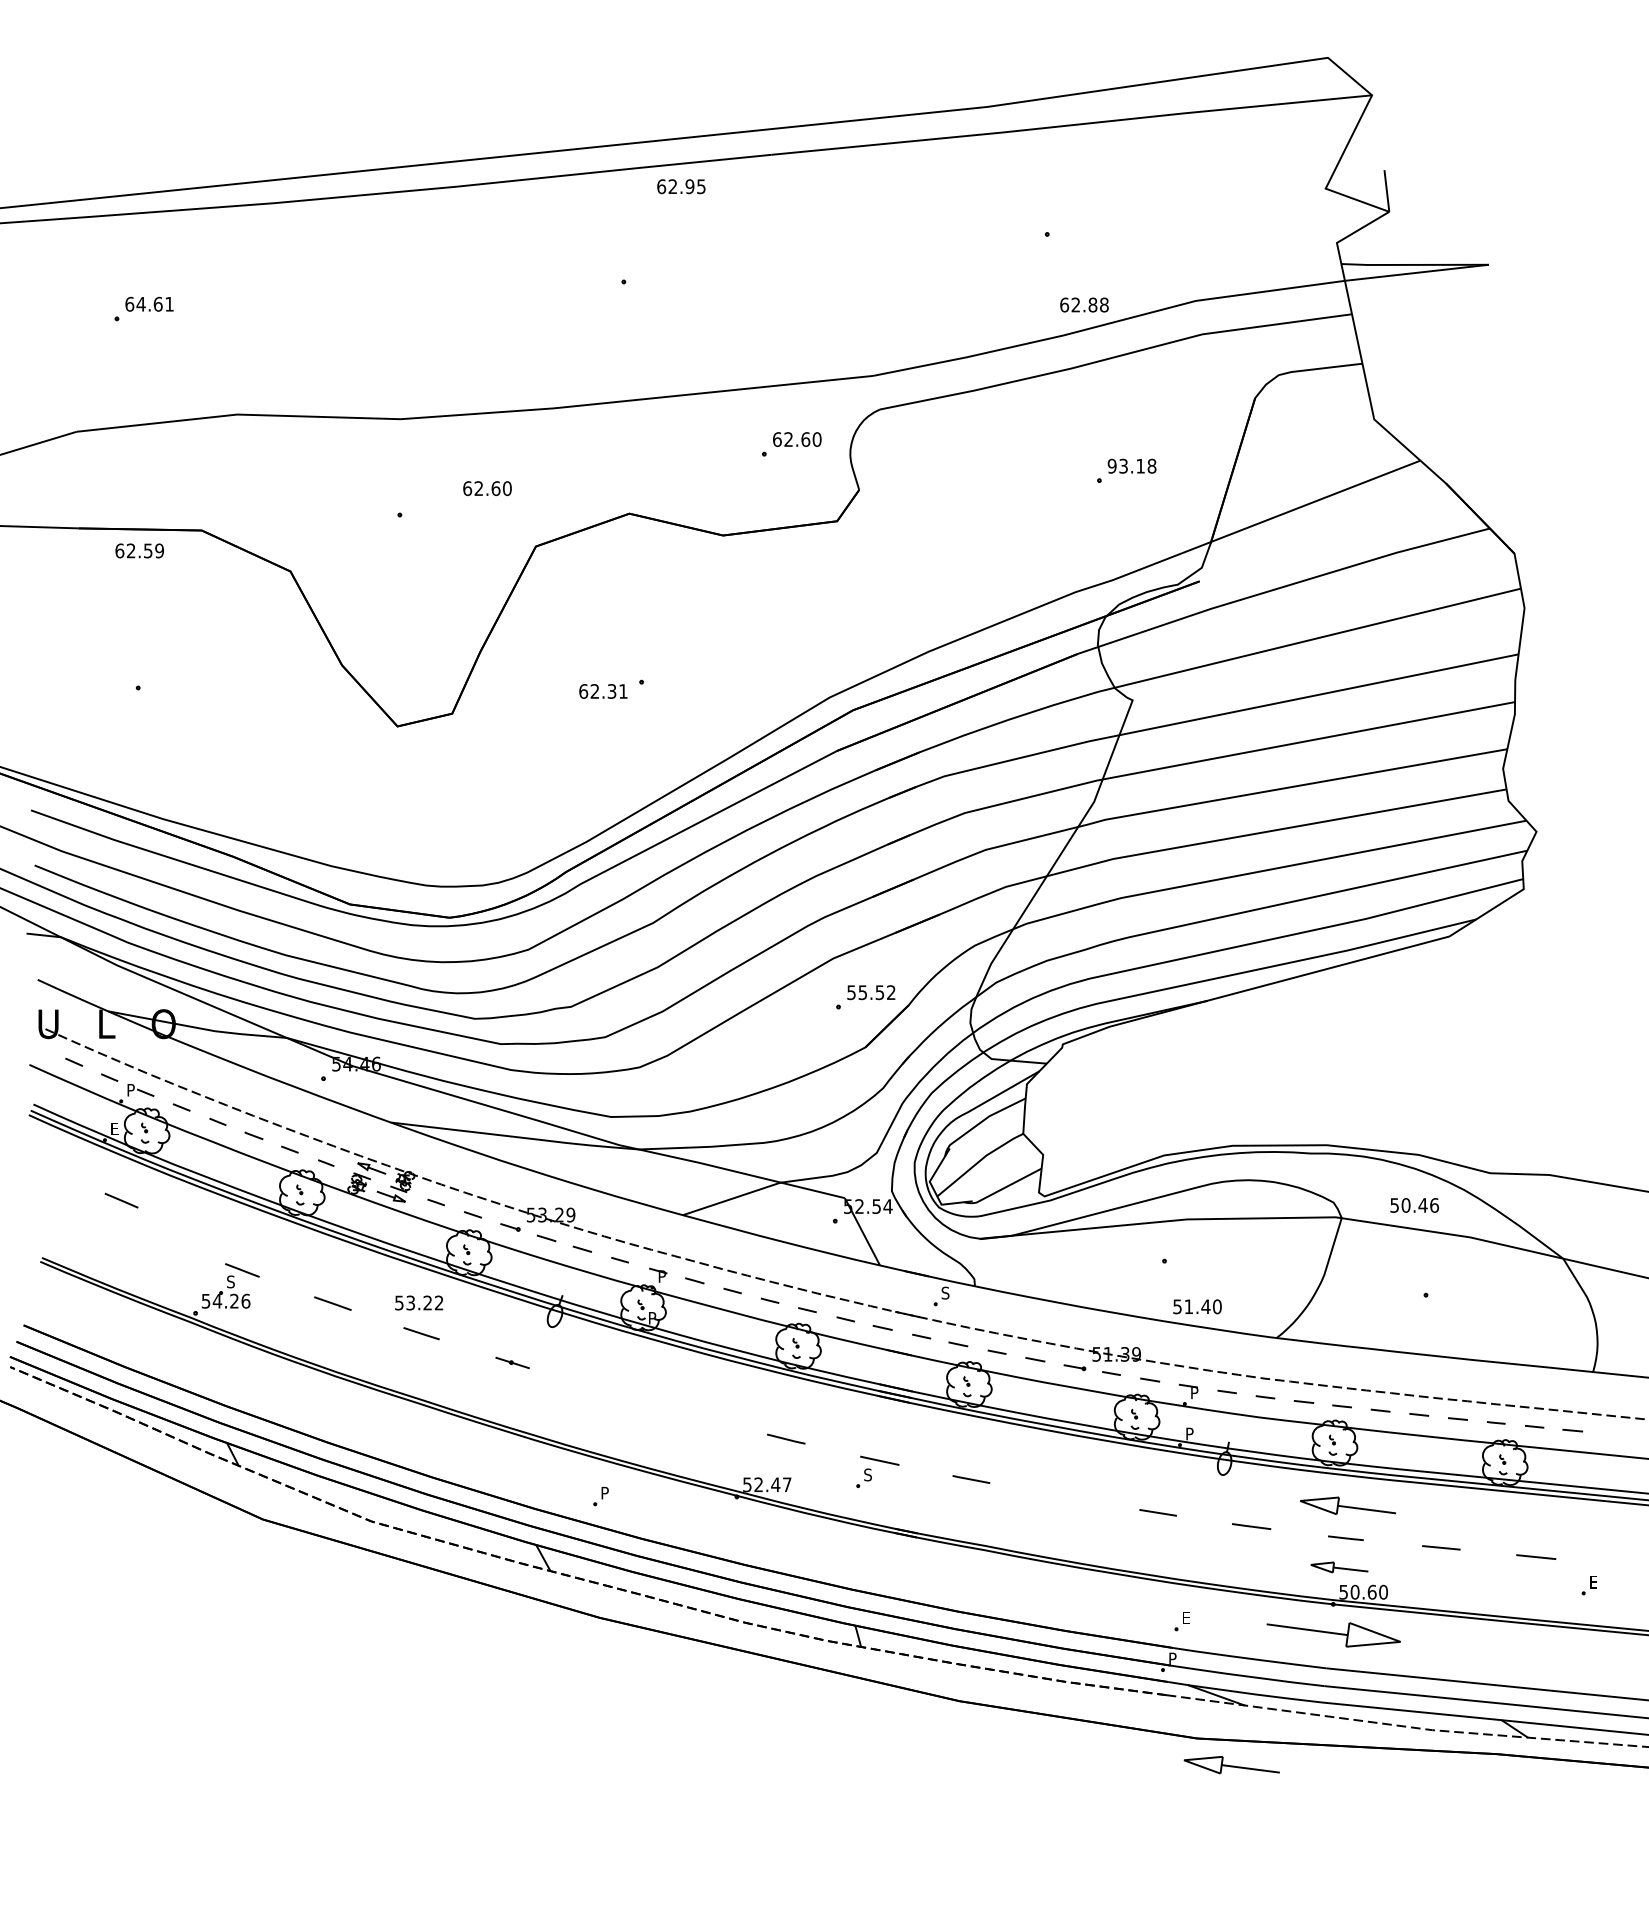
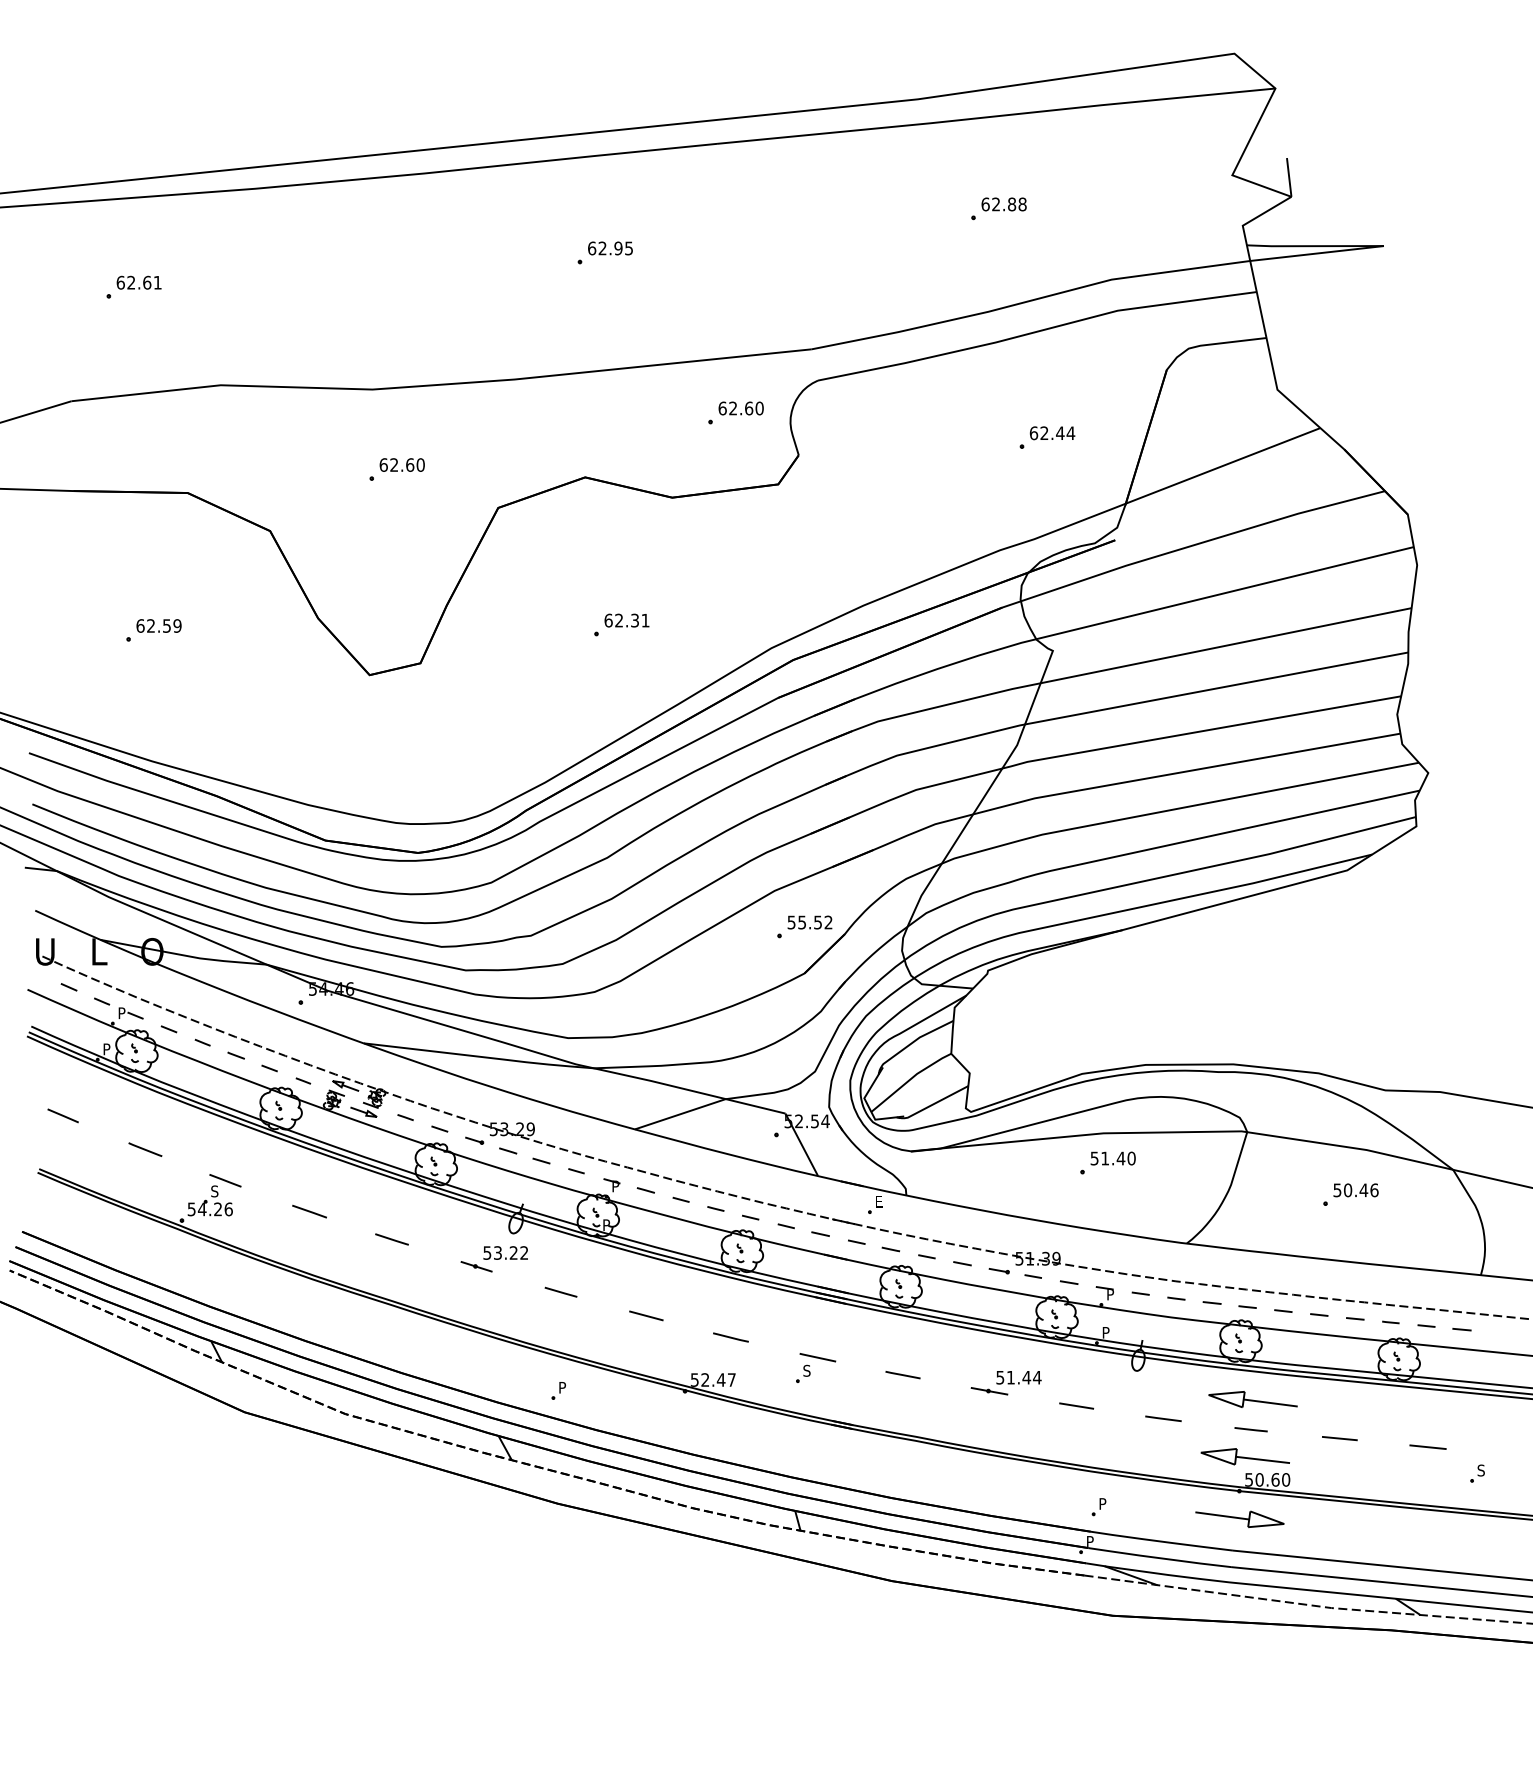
text: (681, 186) -> (610, 248), moved
text: (141, 304) -> (131, 282), 64.61 -> 62.61
text: (1083, 305) -> (1003, 204), moved
text: (1132, 466) -> (1052, 433), 93.18 -> 62.44
text: (486, 487) -> (401, 464), moved
text: (139, 550) -> (158, 625), moved
text: (602, 691) -> (626, 620), moved
text: (114, 1129) -> (106, 1049), E -> P
line: (120, 1200) -> (62, 1115), moved
text: (1414, 1205) -> (1355, 1190), moved
line: (156, 1236) -> (145, 1149), added
text: (945, 1292) -> (878, 1201), S -> E
text: (418, 1302) -> (505, 1252), moved
text: (1196, 1306) -> (1112, 1158), moved
line: (602, 1389) -> (560, 1291), added
line: (695, 1415) -> (646, 1315), added
part: (1081, 1488) -> (1005, 1383), added
part: (1338, 1567) -> (1244, 1456), size x1.67
text: (1592, 1582) -> (1480, 1470), E -> S
text: (1186, 1617) -> (1102, 1503), E -> P
part: (1333, 1633) -> (1239, 1518), size x0.71
part: (1231, 1765) -> (1144, 1640), removed

